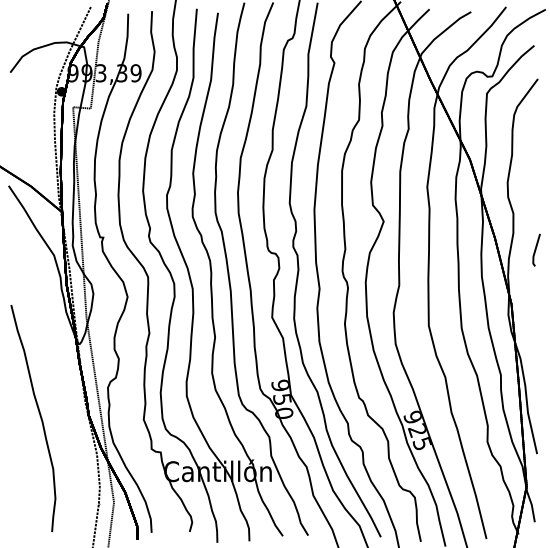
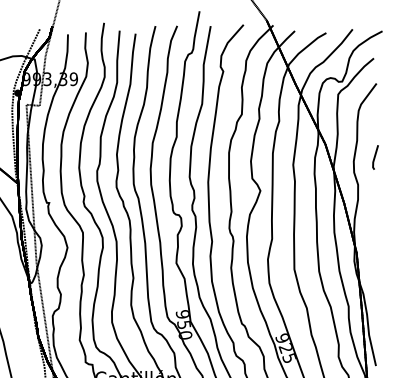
line: (536, 249) -> (375, 156), moved

